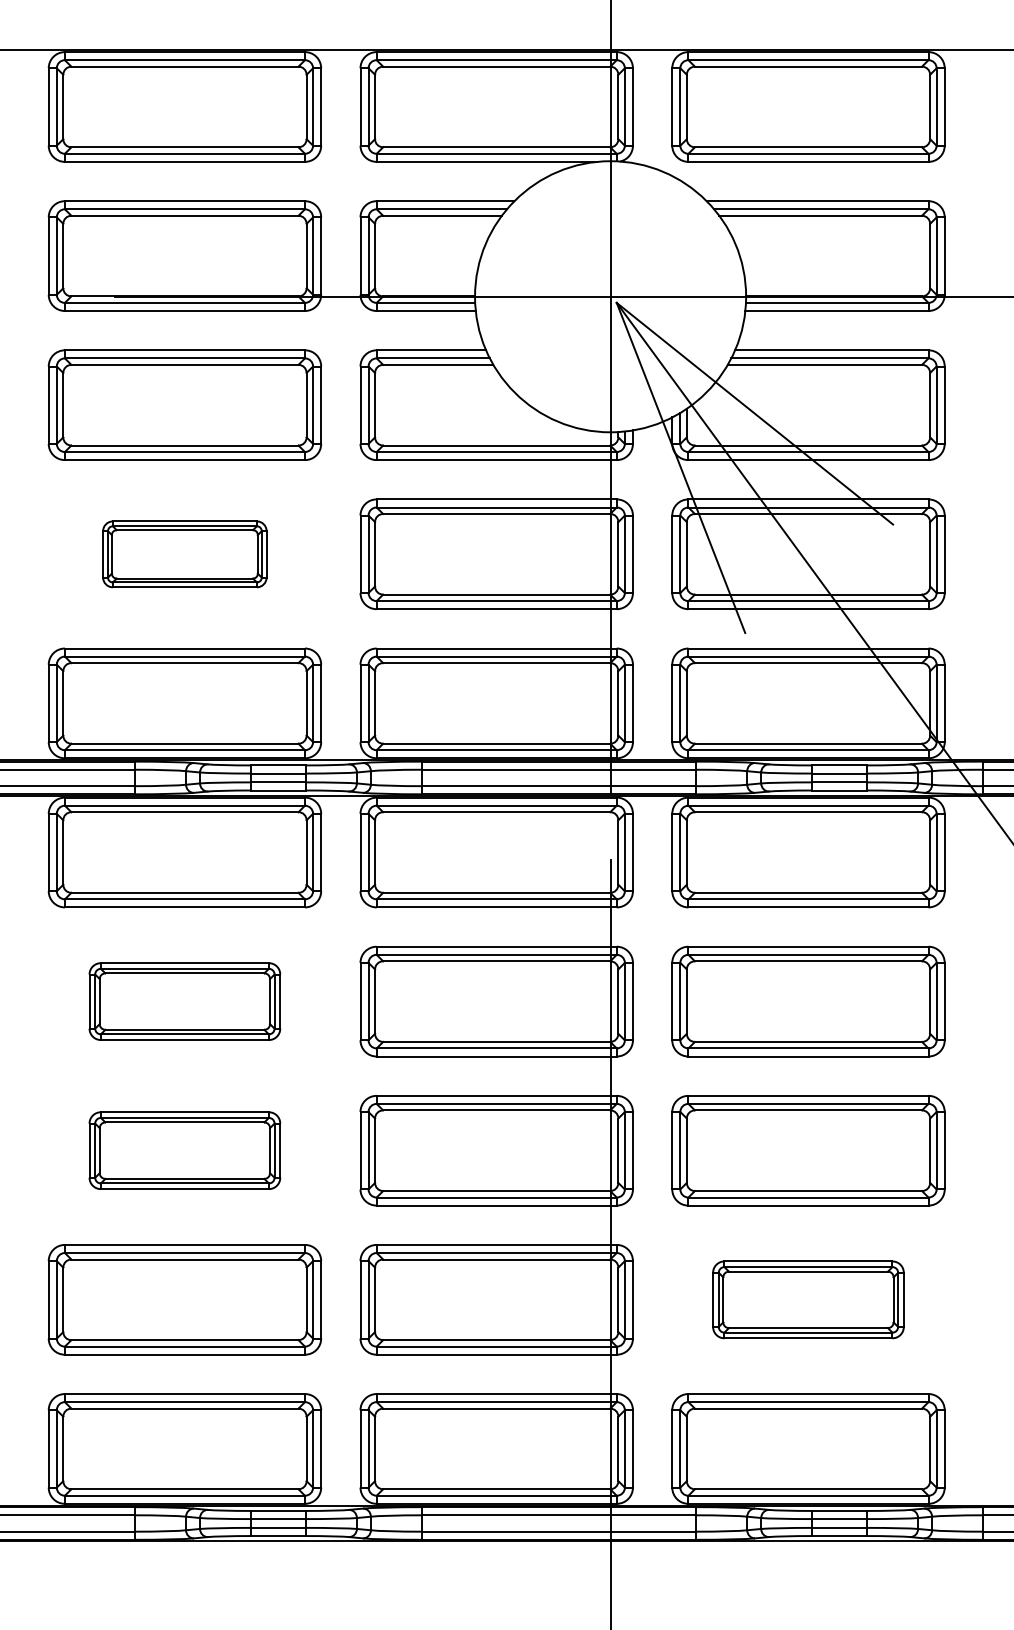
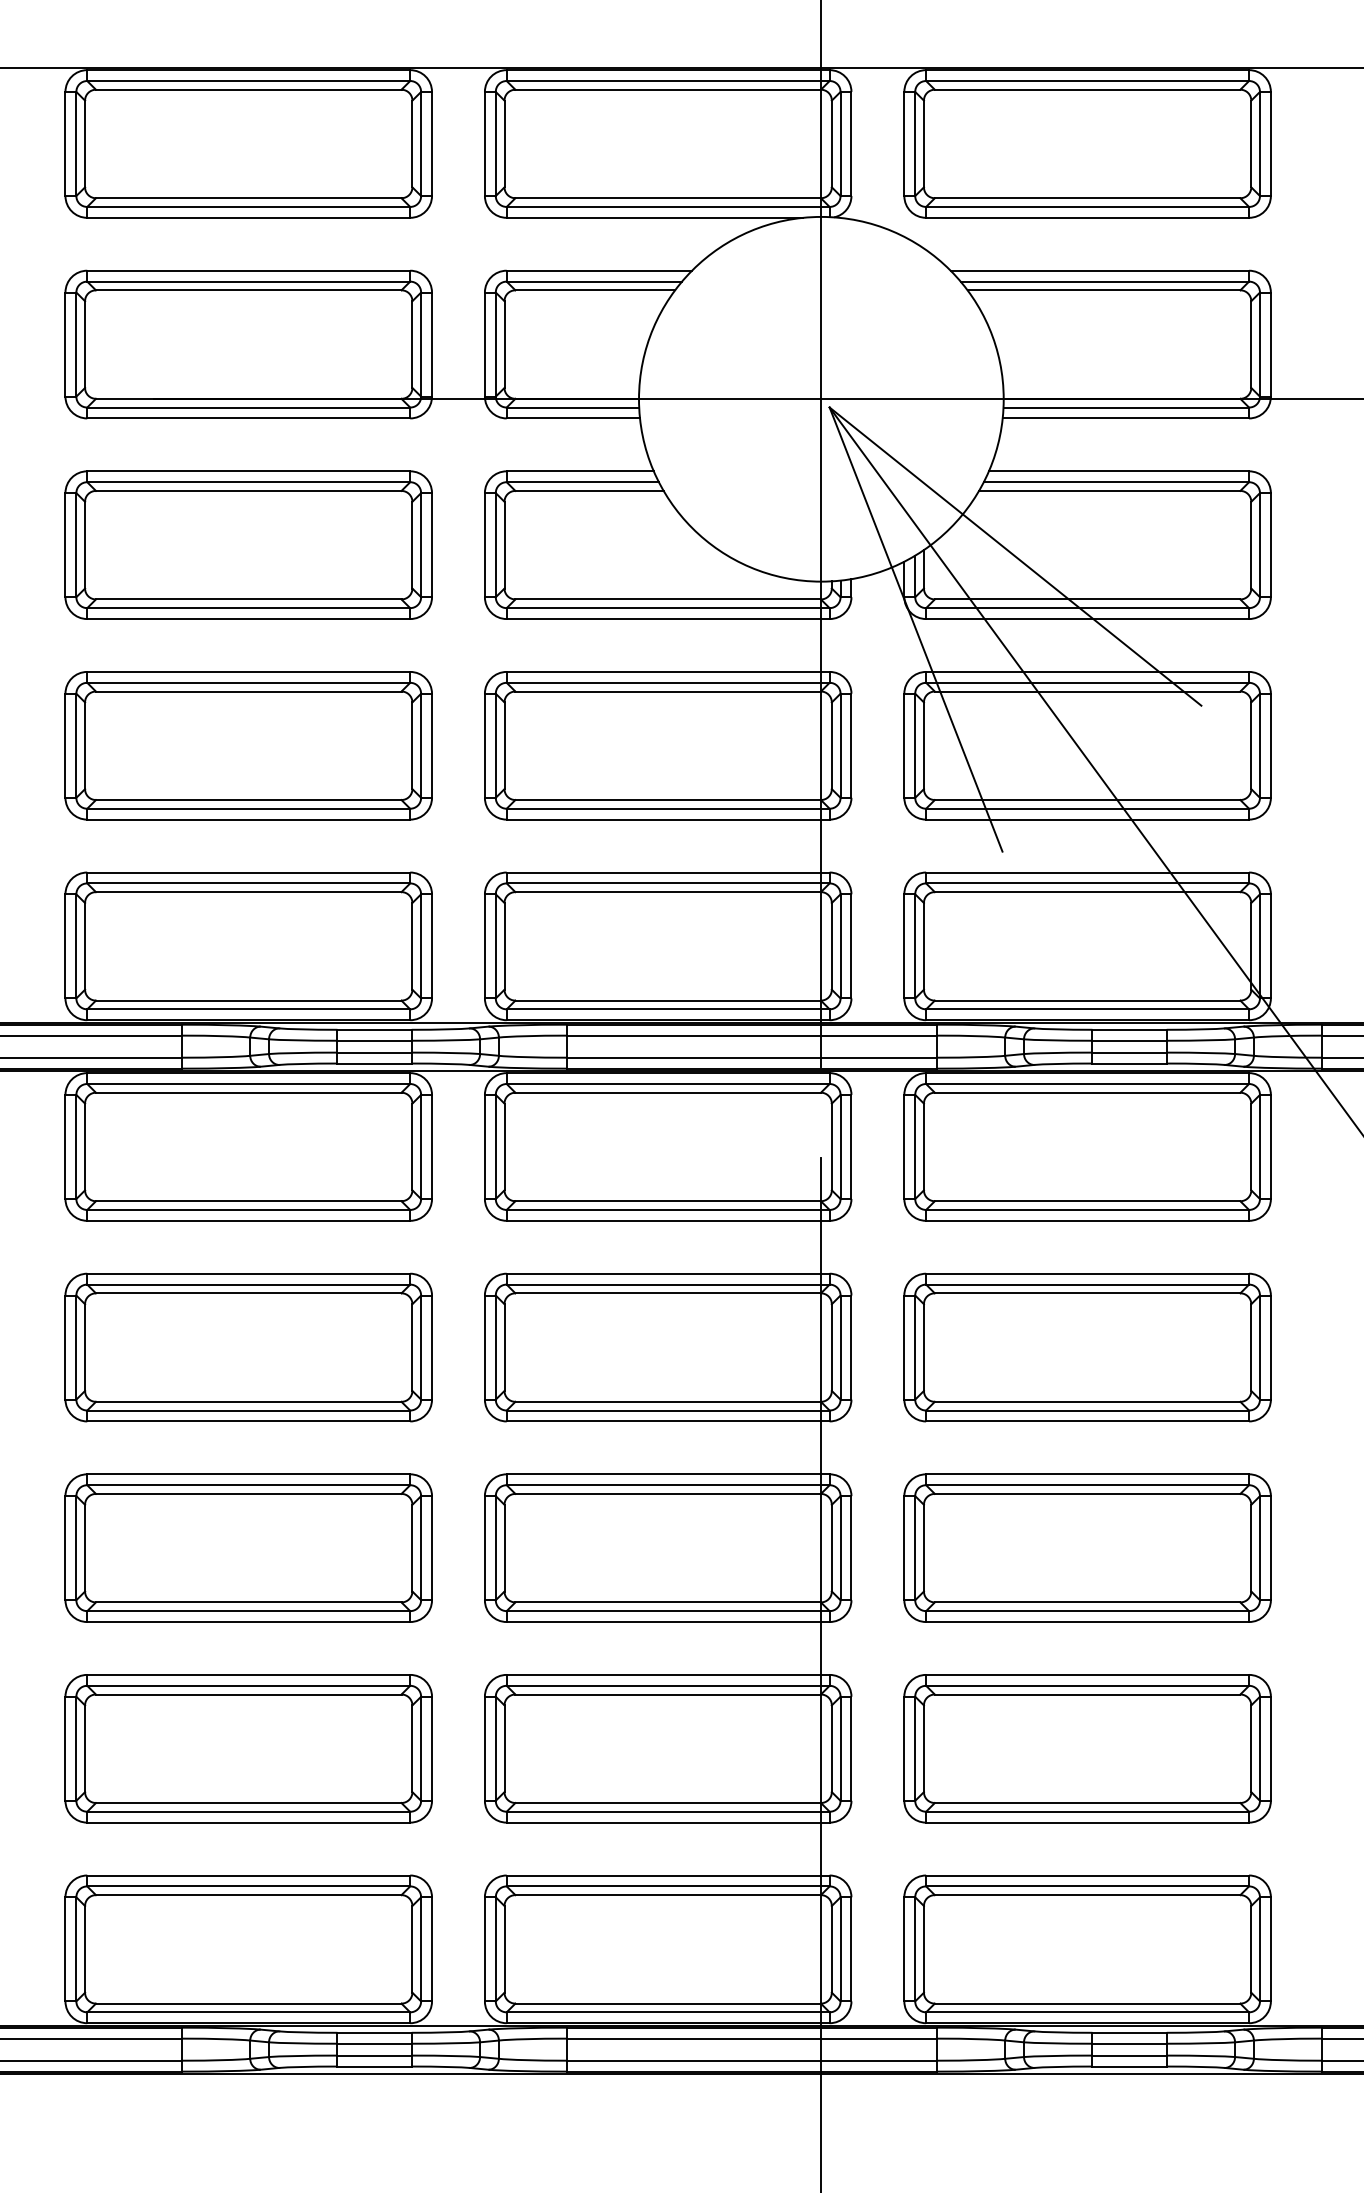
part: (184, 554) -> (248, 745), size x1.67
part: (184, 1001) -> (248, 1347), size x1.43
part: (184, 1150) -> (248, 1547), size x1.43
part: (808, 1299) -> (1087, 1748), size x1.43

